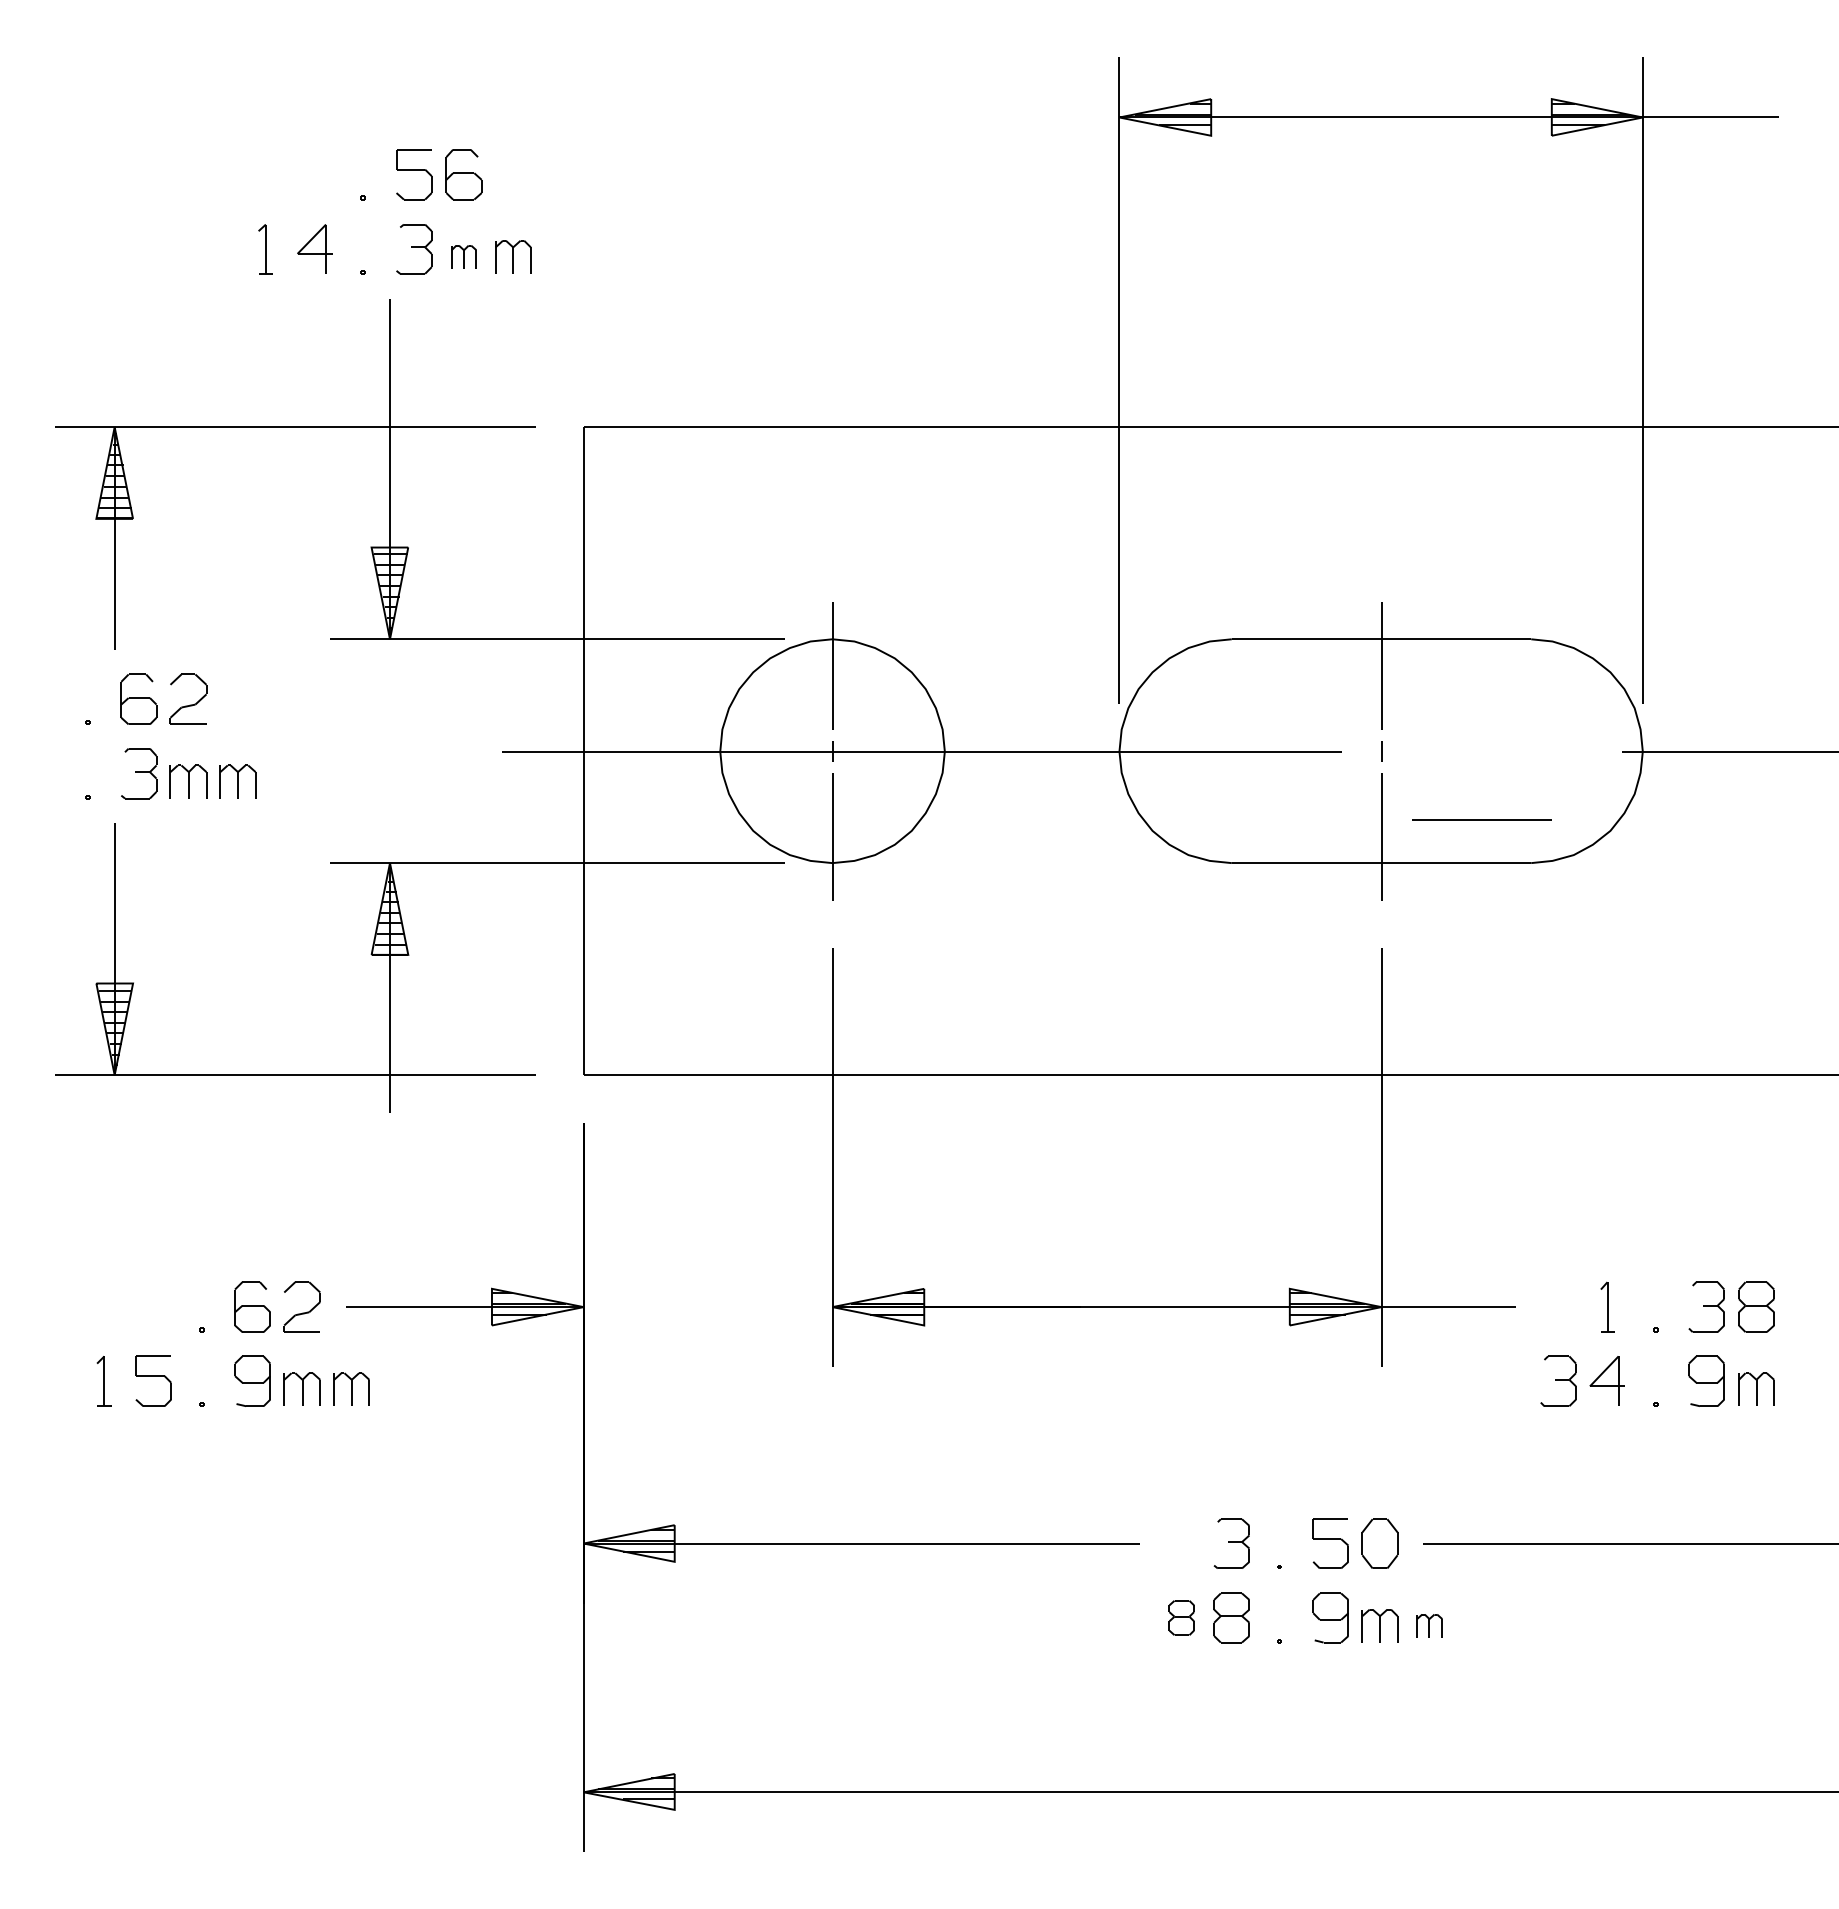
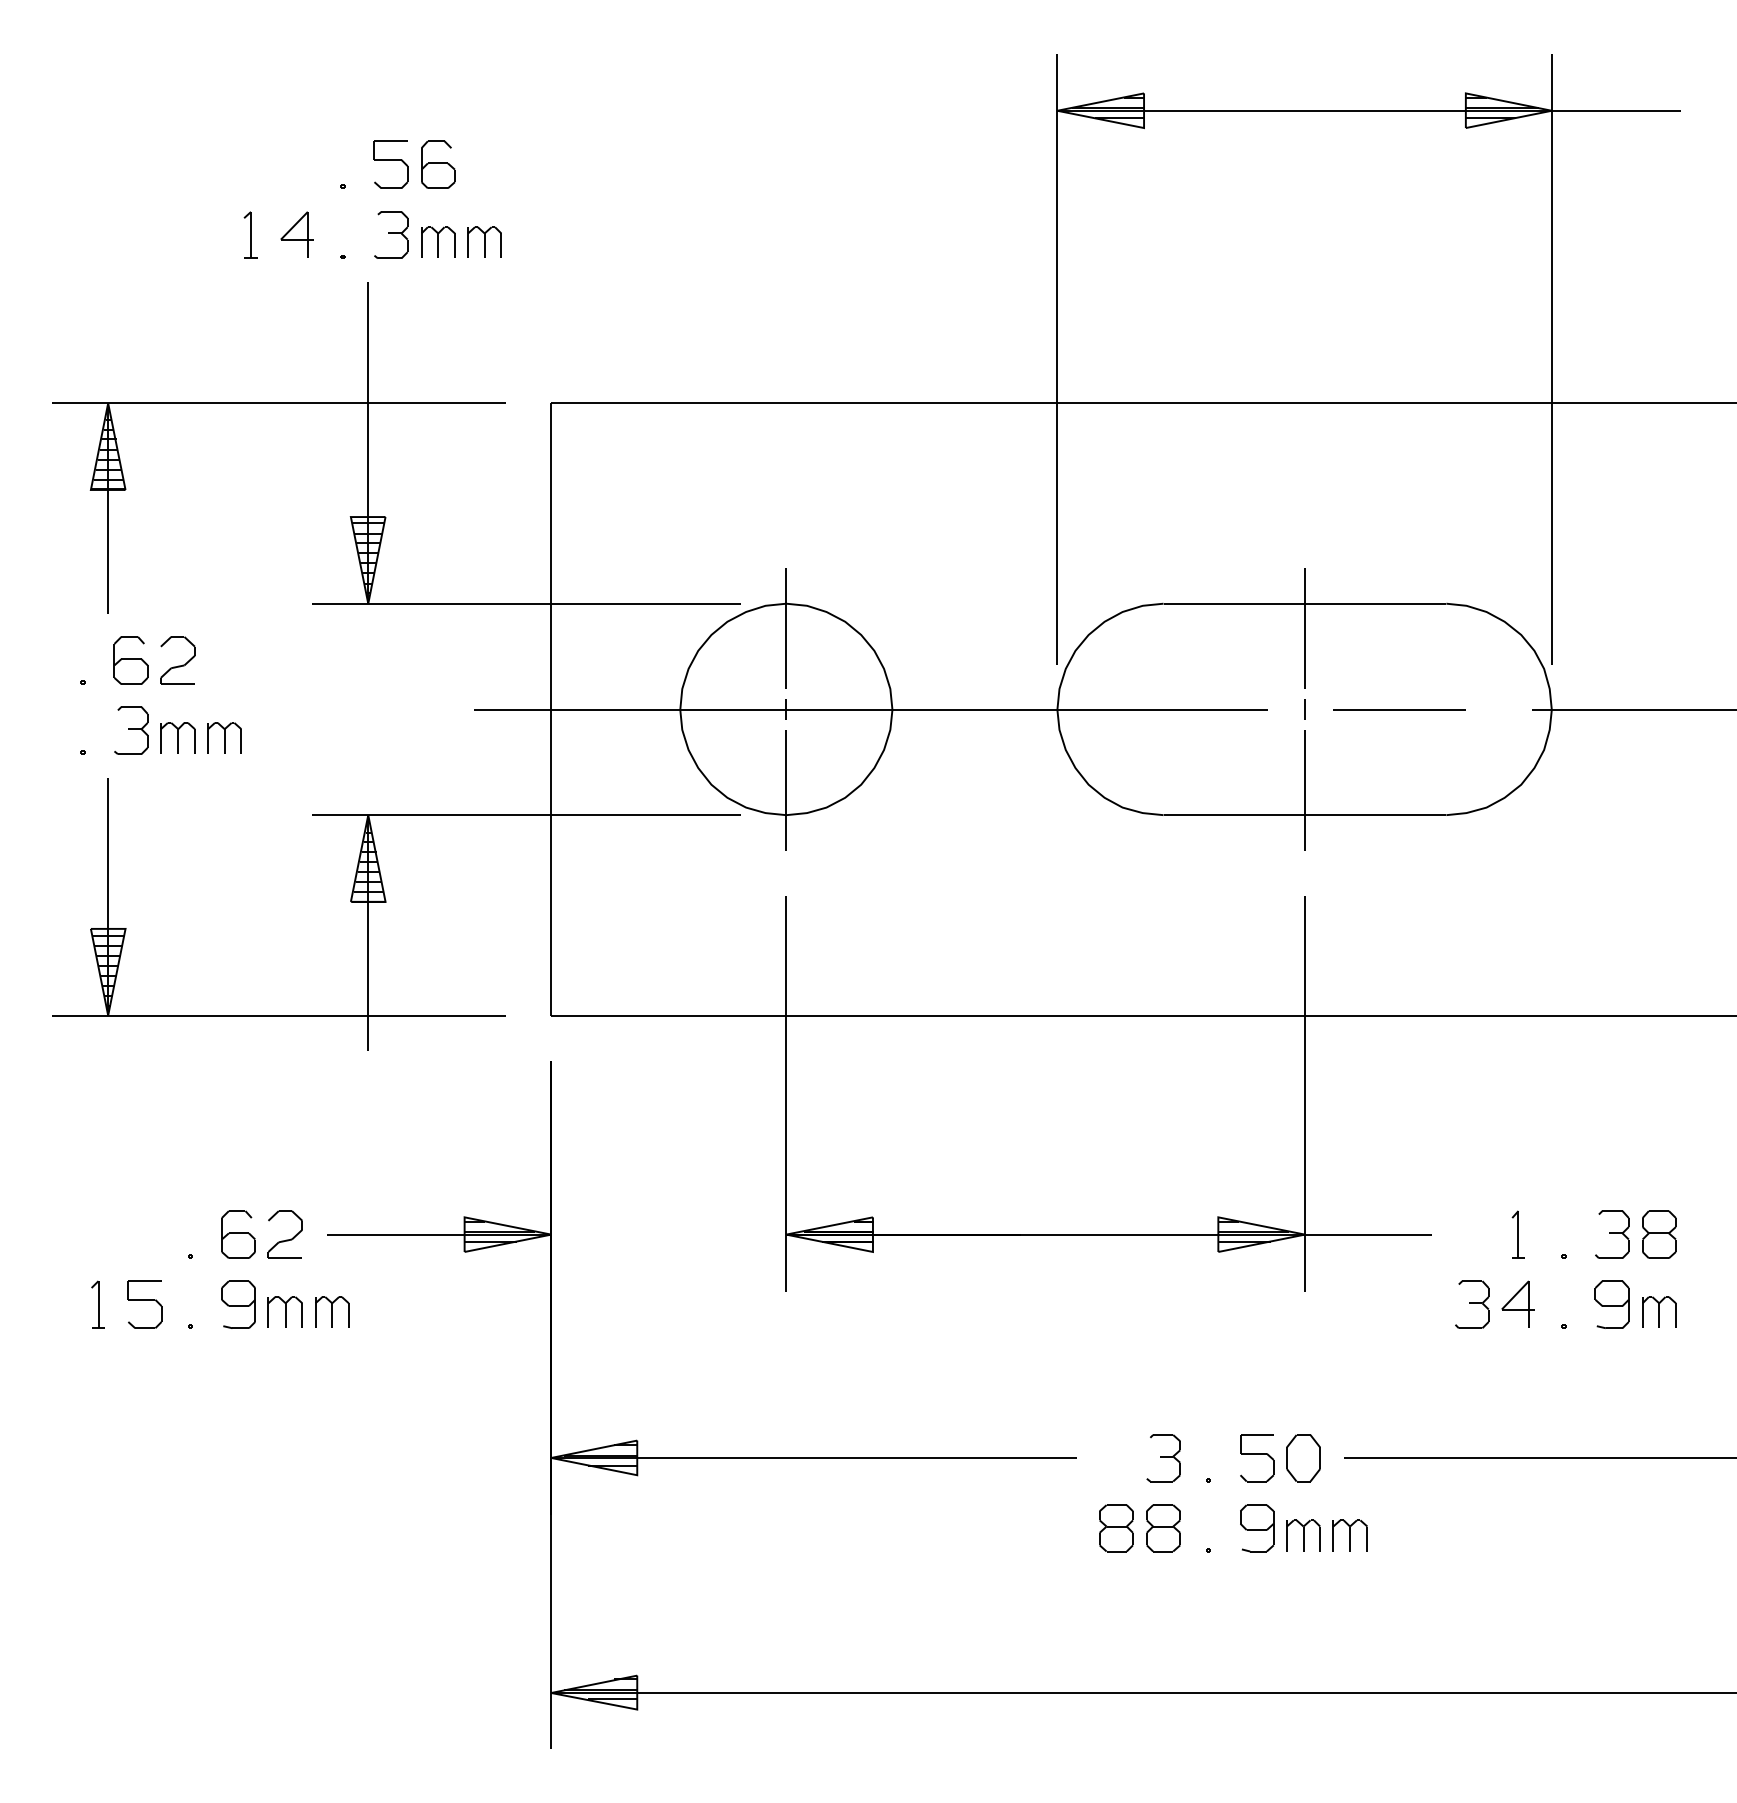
part: (463, 256) -> (437, 242), size x1.43
line: (1481, 819) -> (1399, 709), moved
part: (1181, 1617) -> (1116, 1527), size x1.43
part: (1429, 1625) -> (1350, 1535), size x1.43

